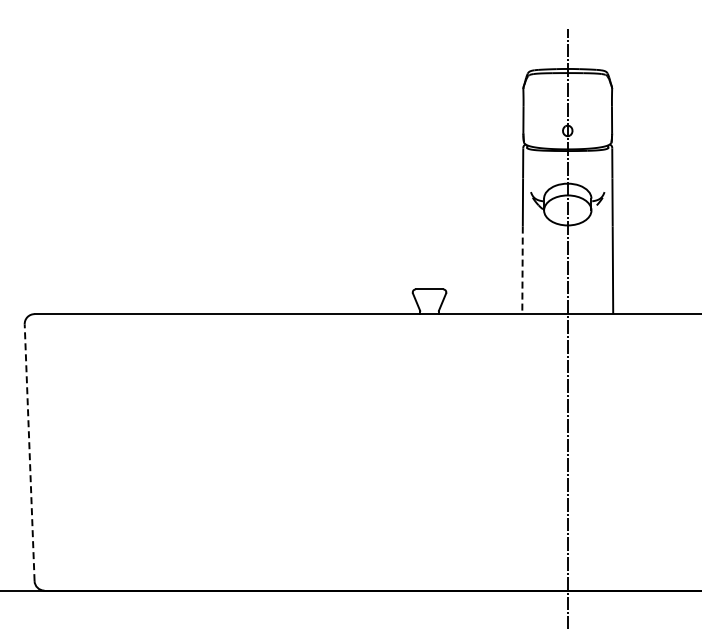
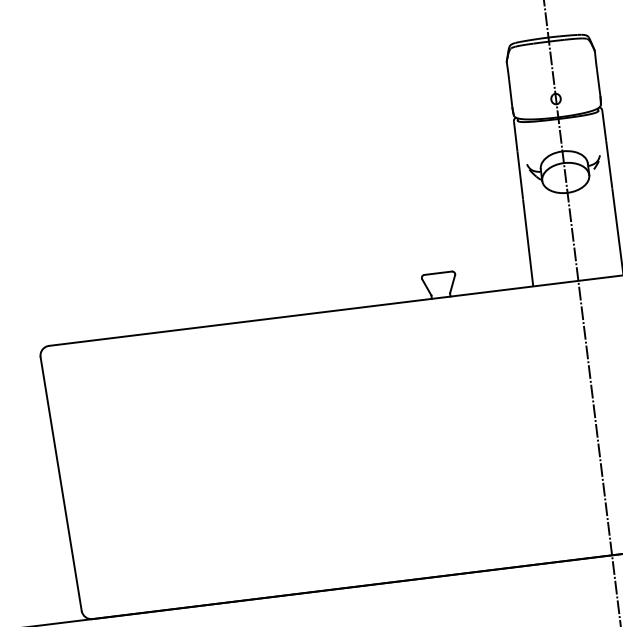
line: (522, 270) -> (528, 243), dashed -> solid
line: (29, 452) -> (60, 483), dashed -> solid

